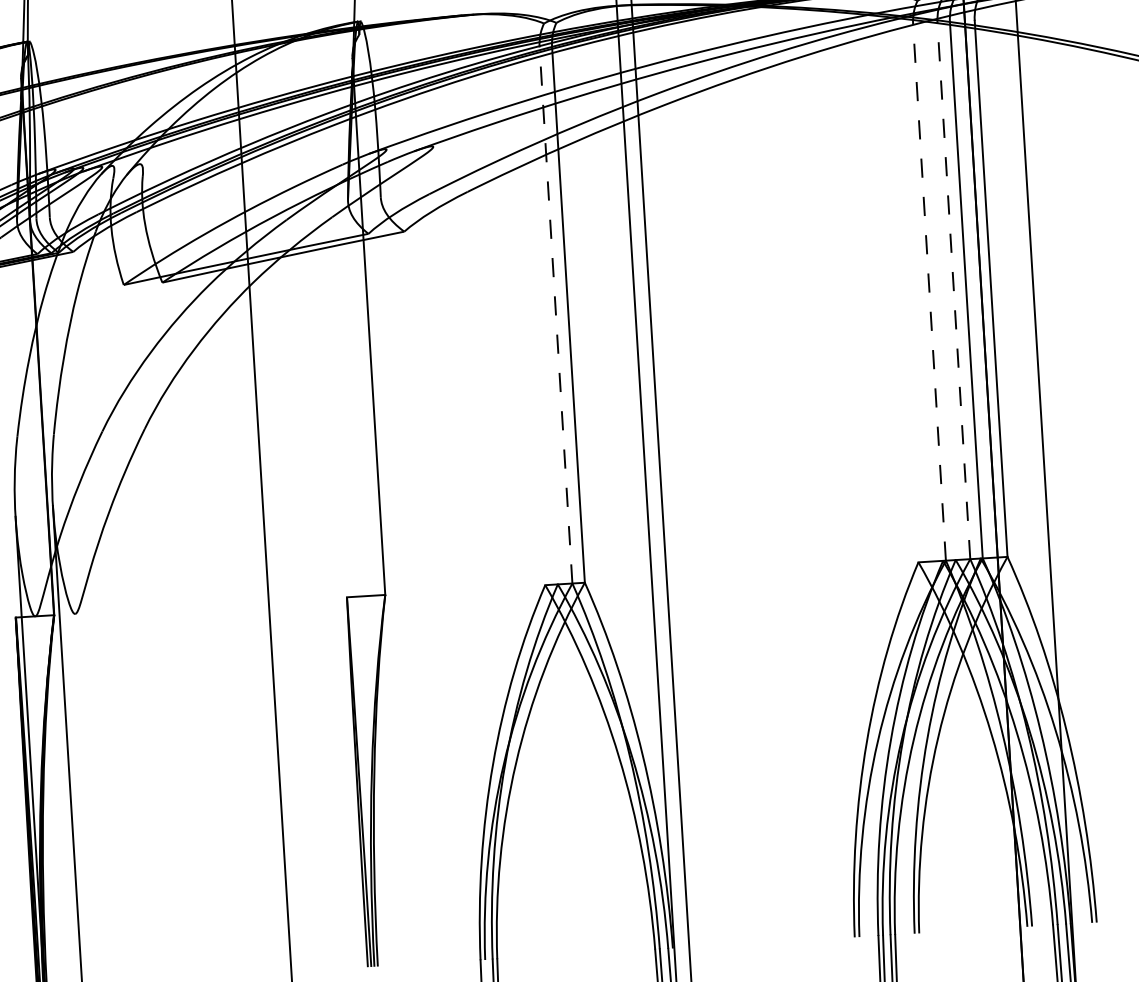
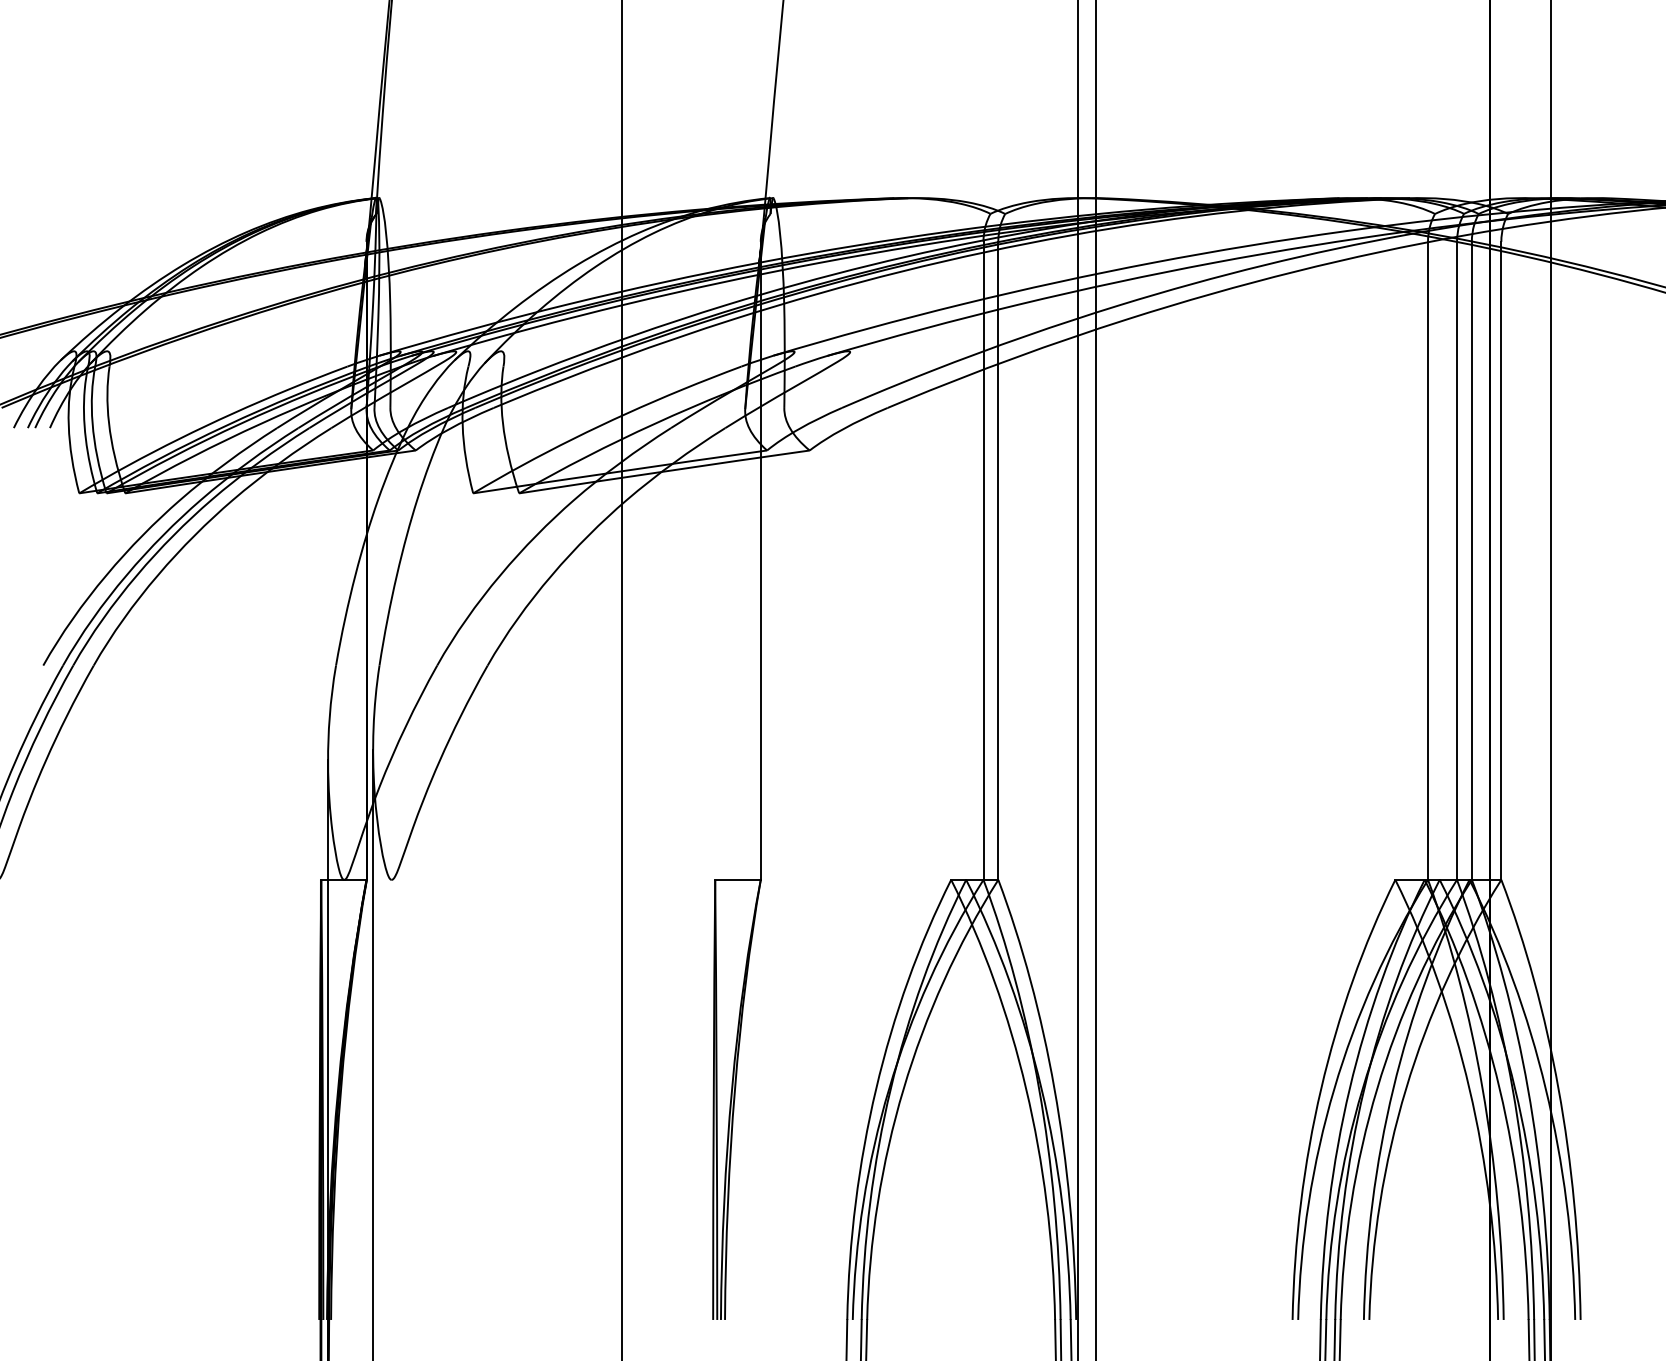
line: (954, 290) -> (1457, 560), dashed -> solid
line: (929, 292) -> (1428, 560), dashed -> solid
line: (555, 315) -> (983, 560), dashed -> solid

